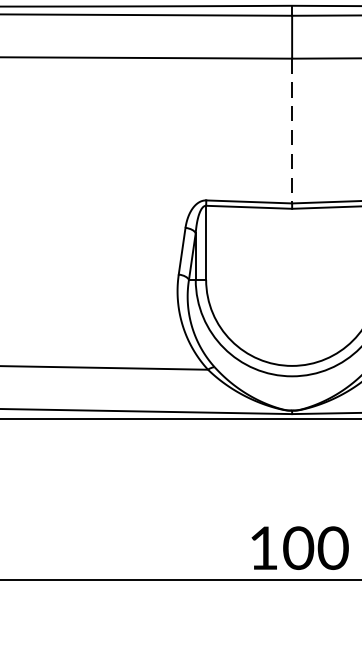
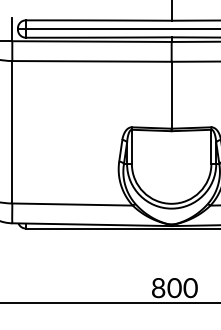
line: (291, 131) -> (171, 95), dashed -> solid
text: (263, 549) -> (158, 288), 100 -> 800

